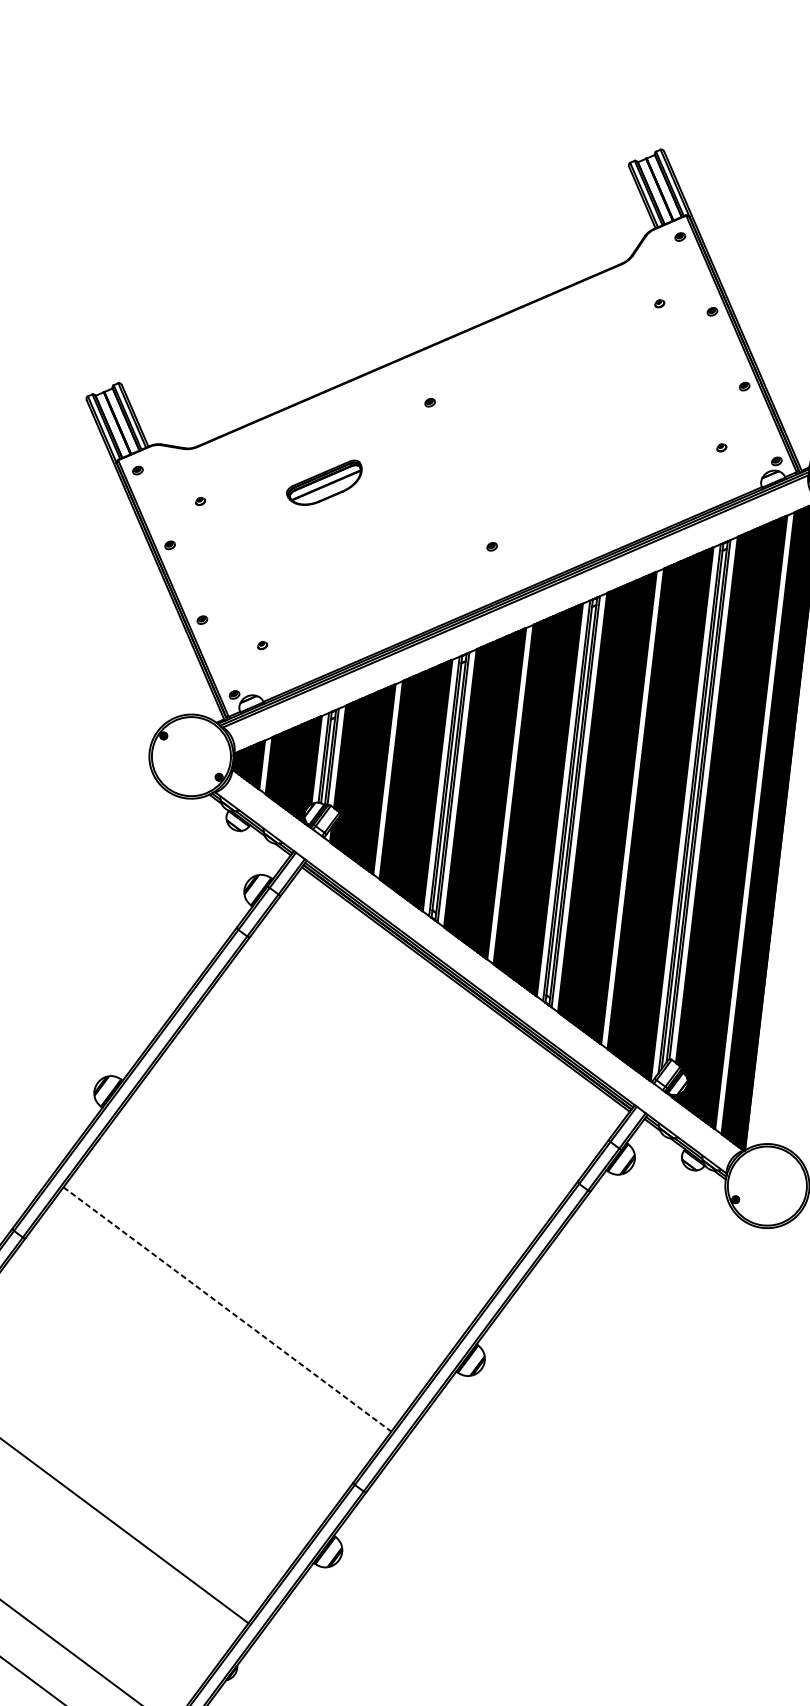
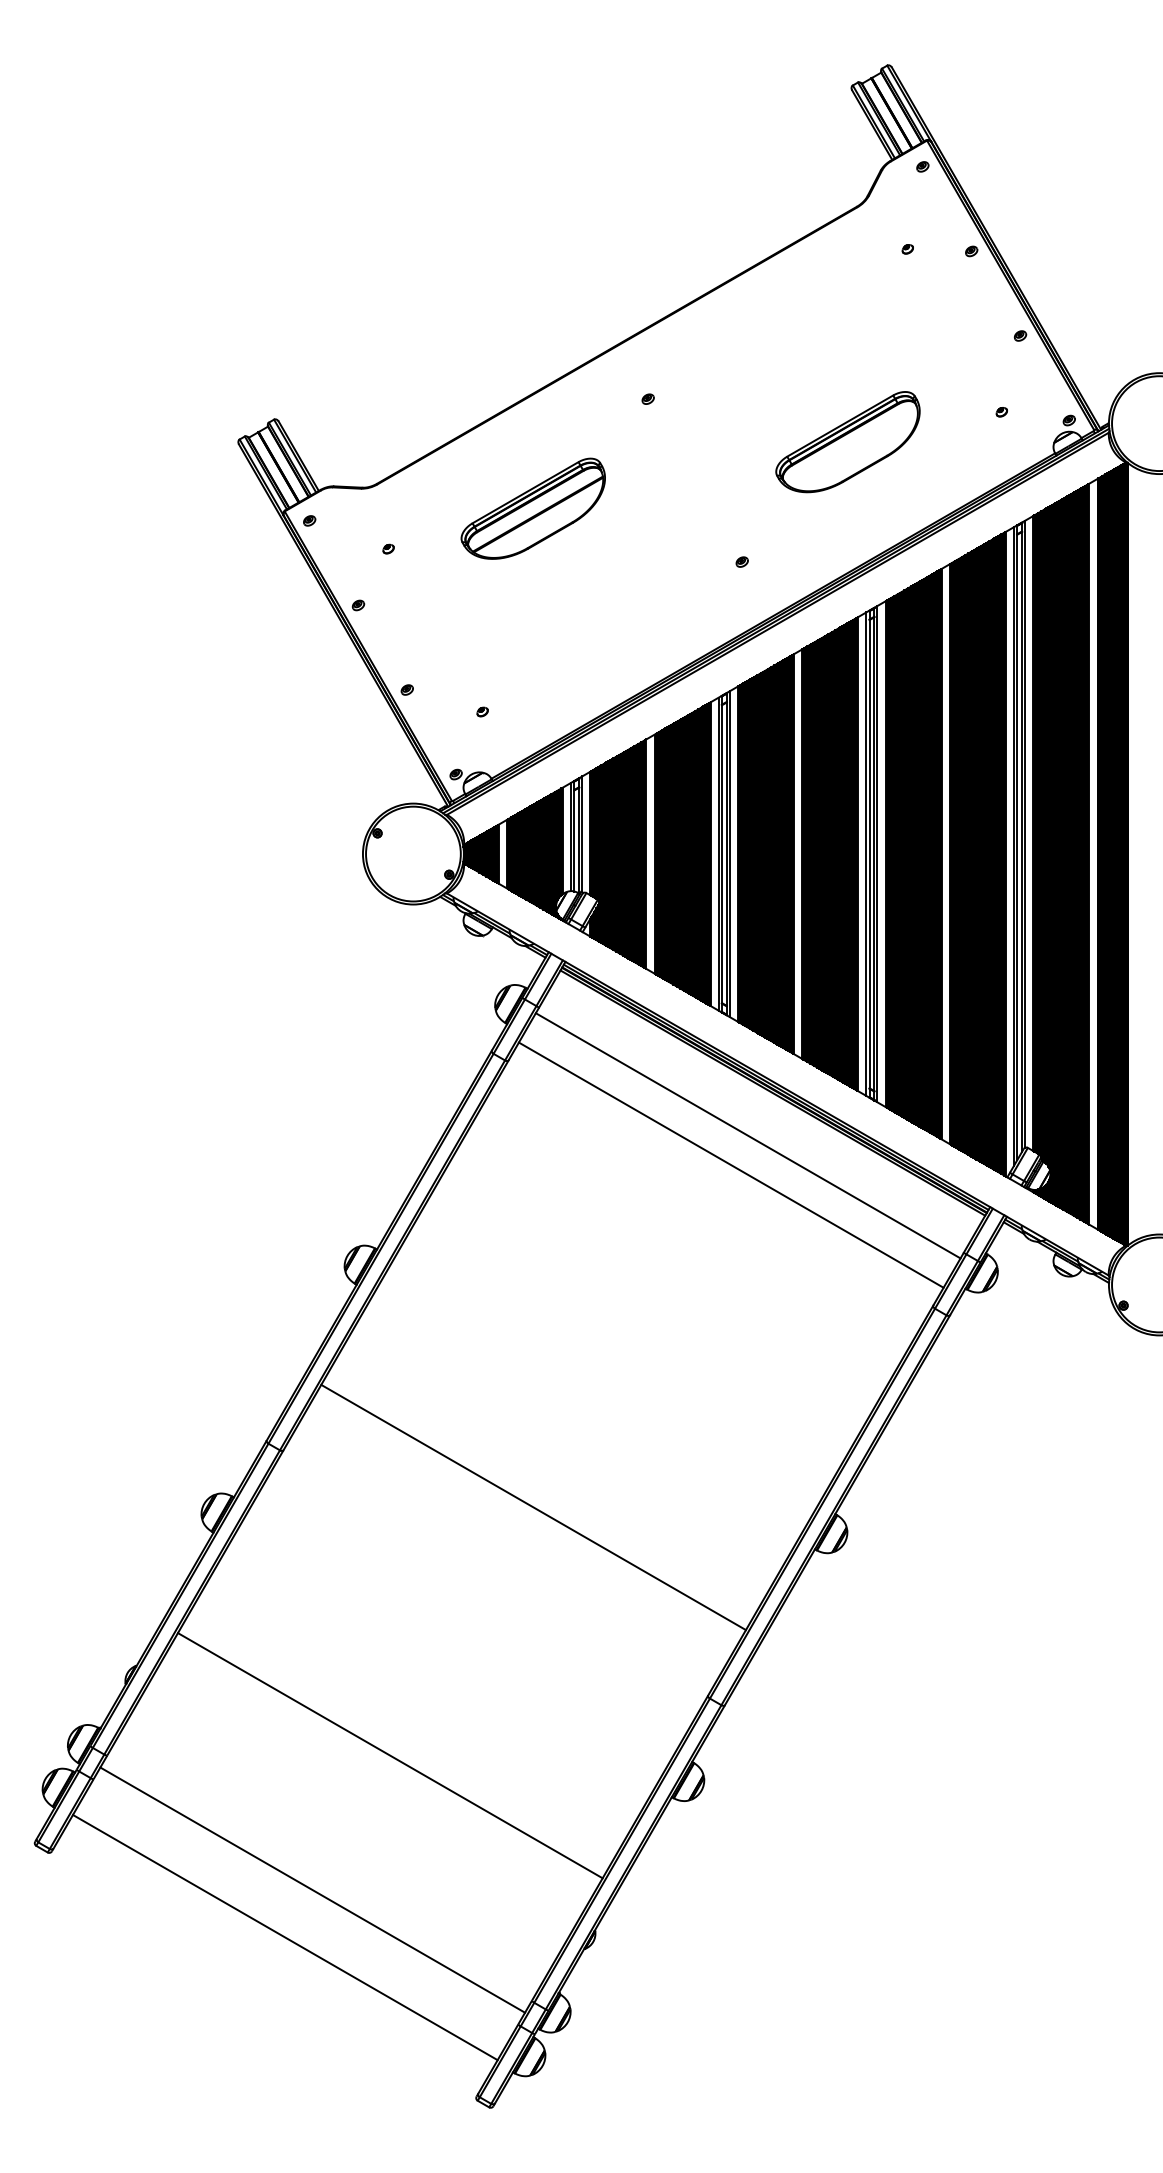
part: (591, 457) -> (847, 442), added
part: (323, 482) -> (532, 508), size x1.67
line: (440, 1022) -> (747, 1135), added
line: (423, 1044) -> (730, 1164), added
line: (228, 1309) -> (534, 1507), dashed -> solid

